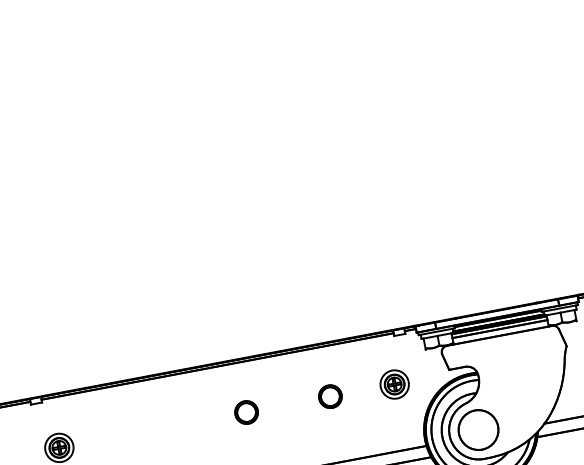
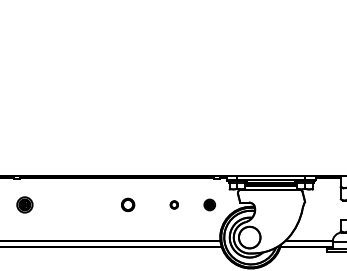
part: (394, 383) -> (209, 204), size x0.7
part: (330, 395) -> (174, 204), size x0.6

